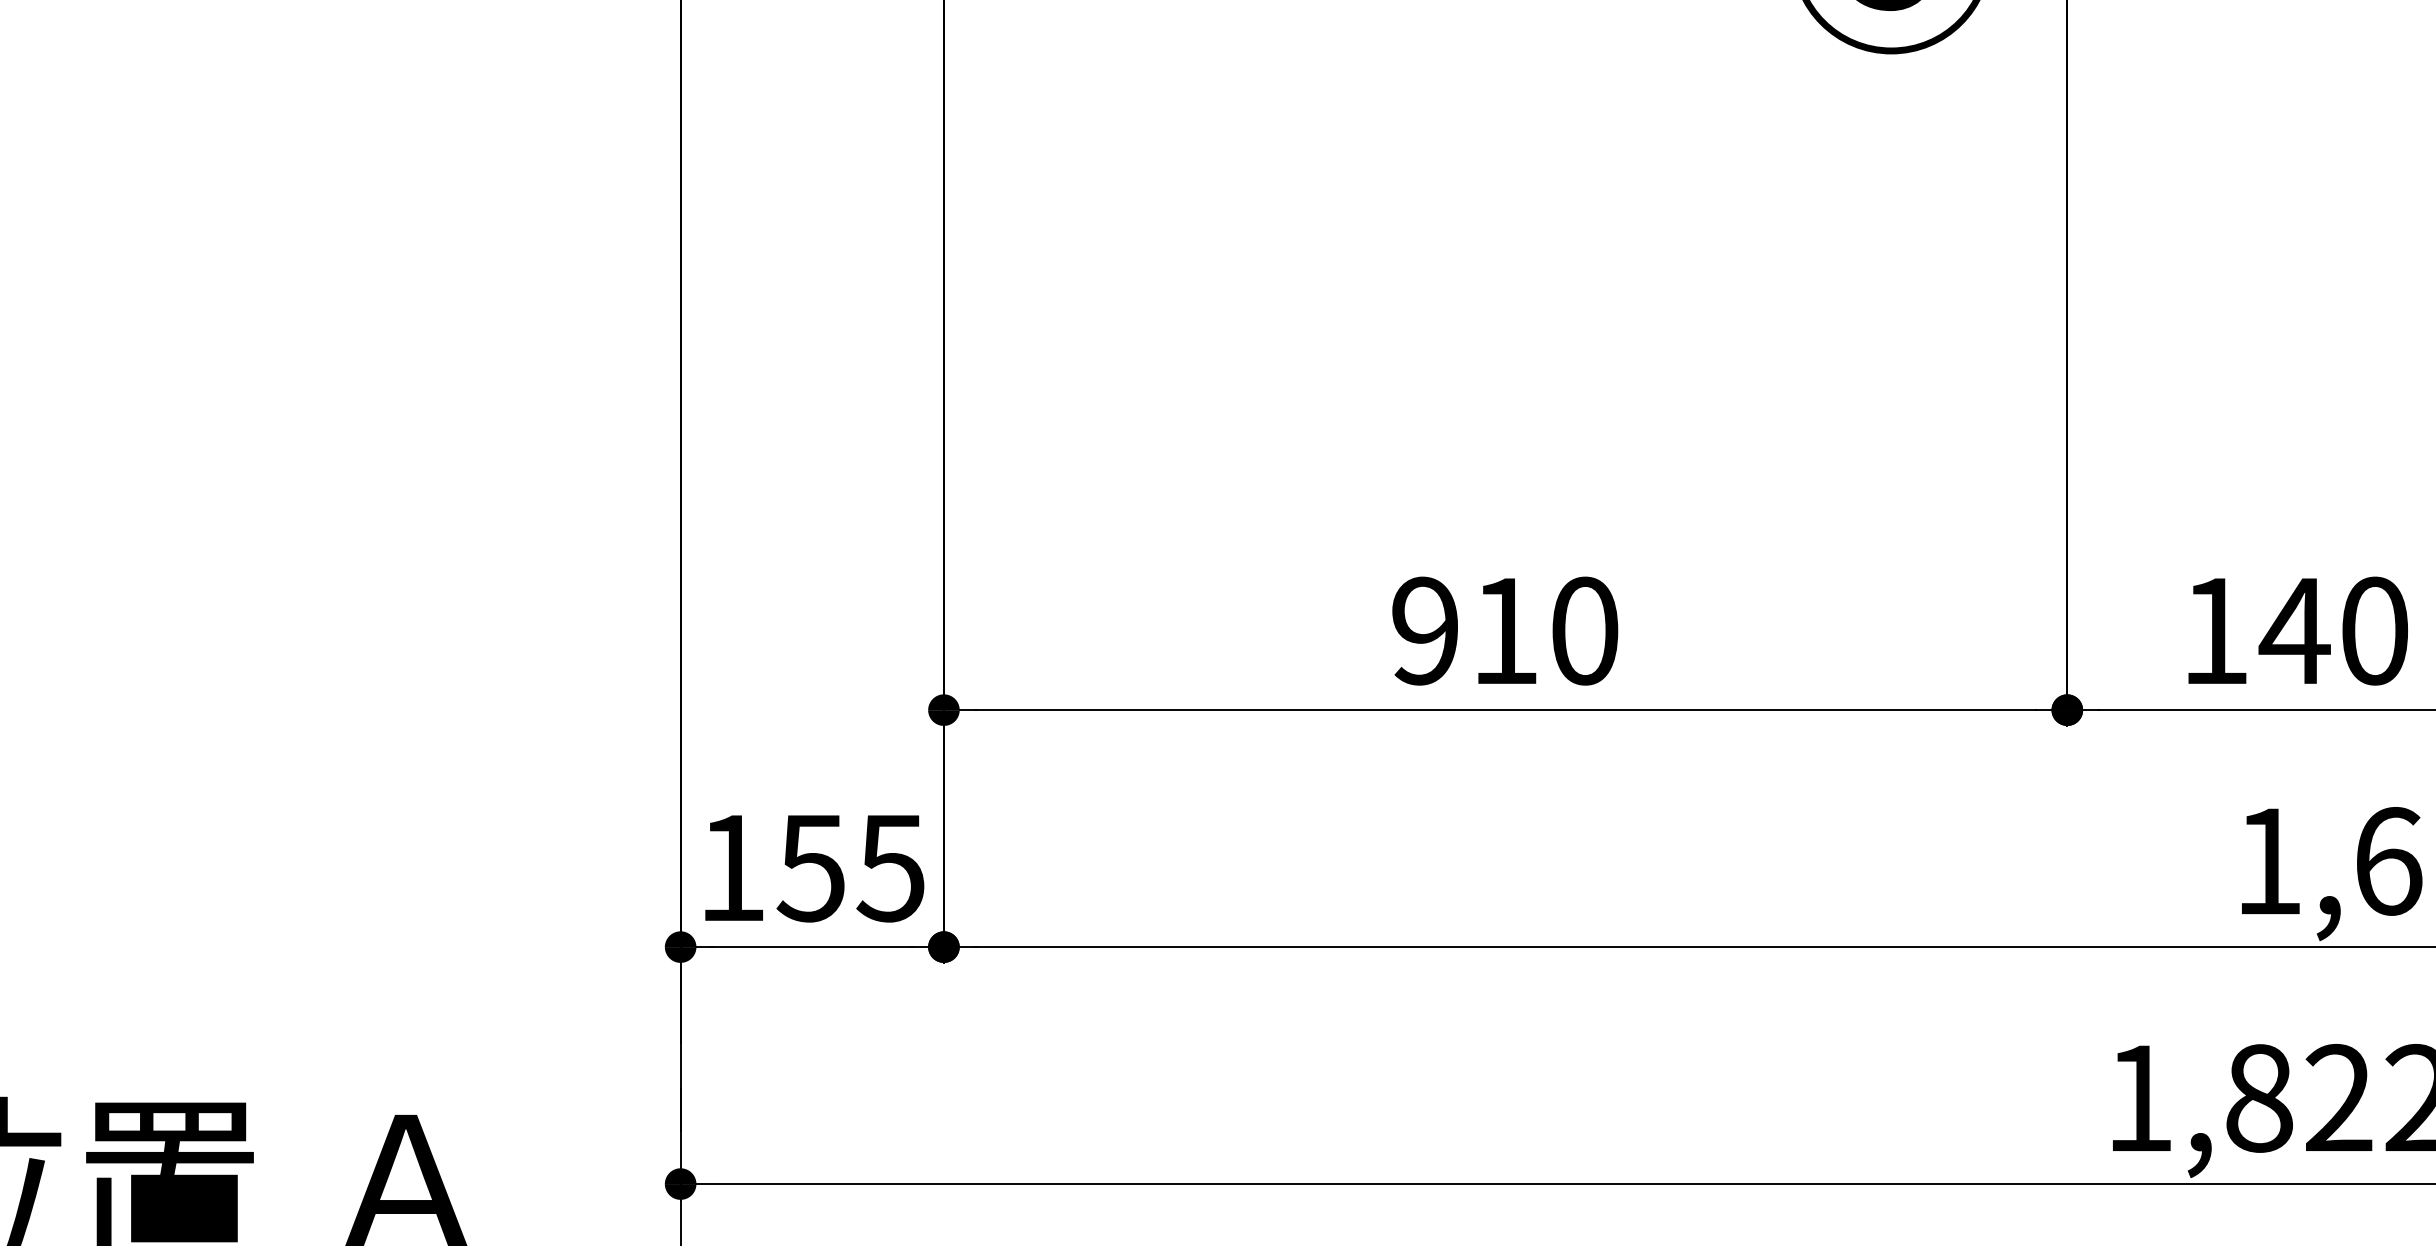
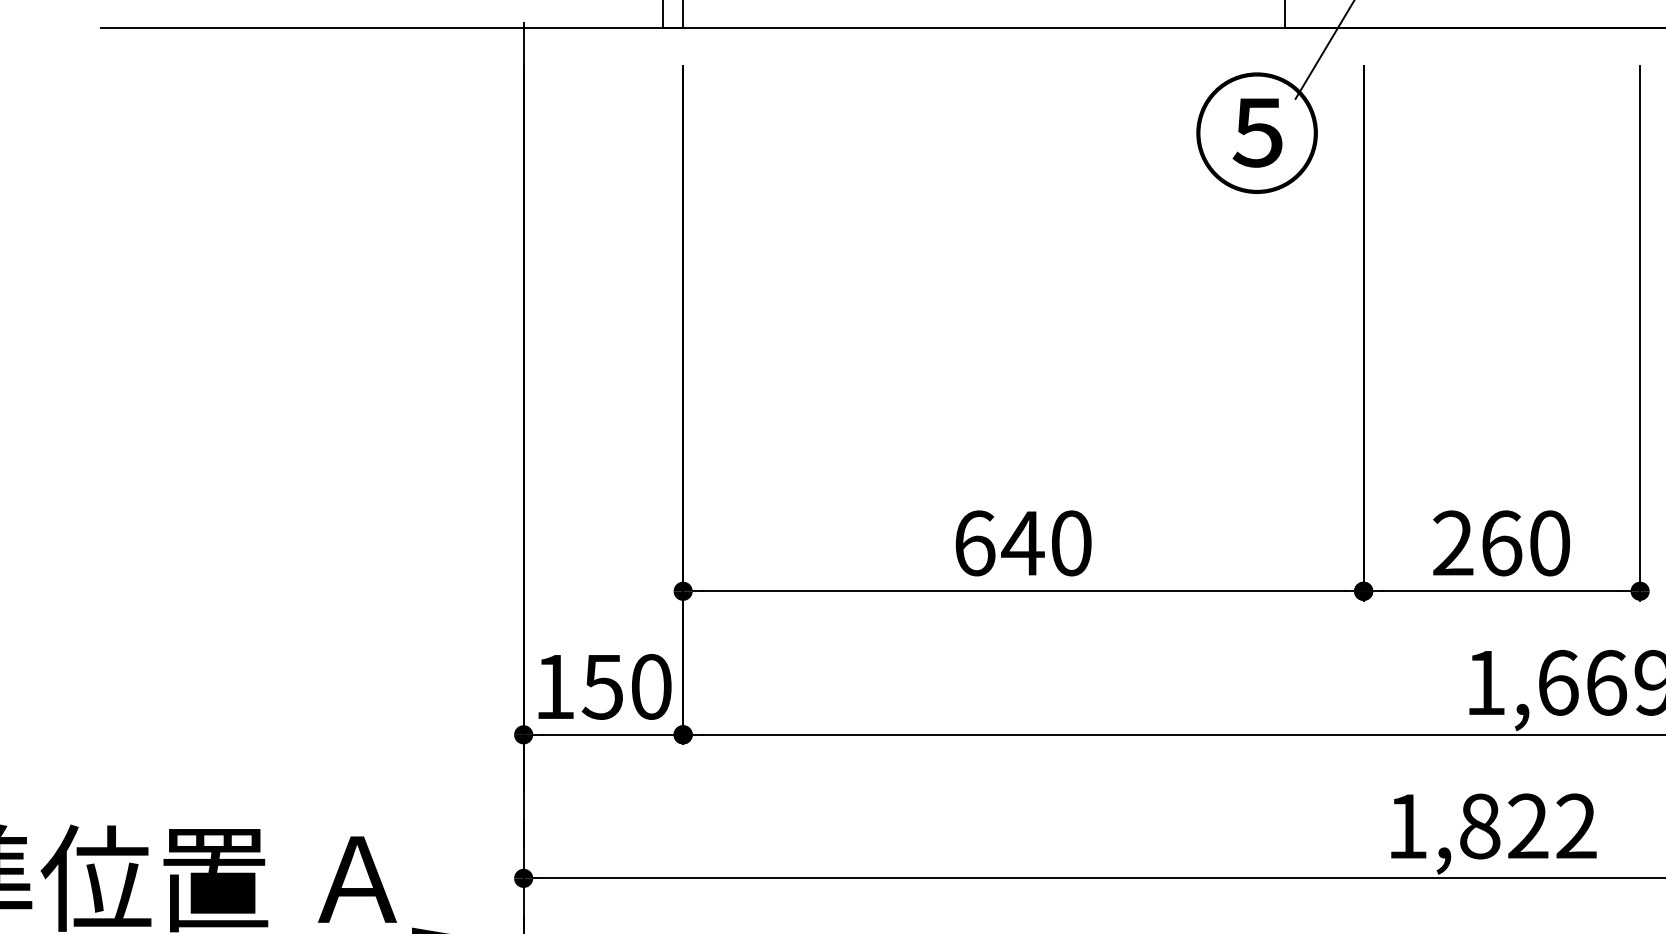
text: (1466, 631) -> (999, 543), 910 -> 640
text: (2256, 631) -> (1478, 543), 140 -> 260
text: (890, 867) -> (650, 686), 155 -> 150

